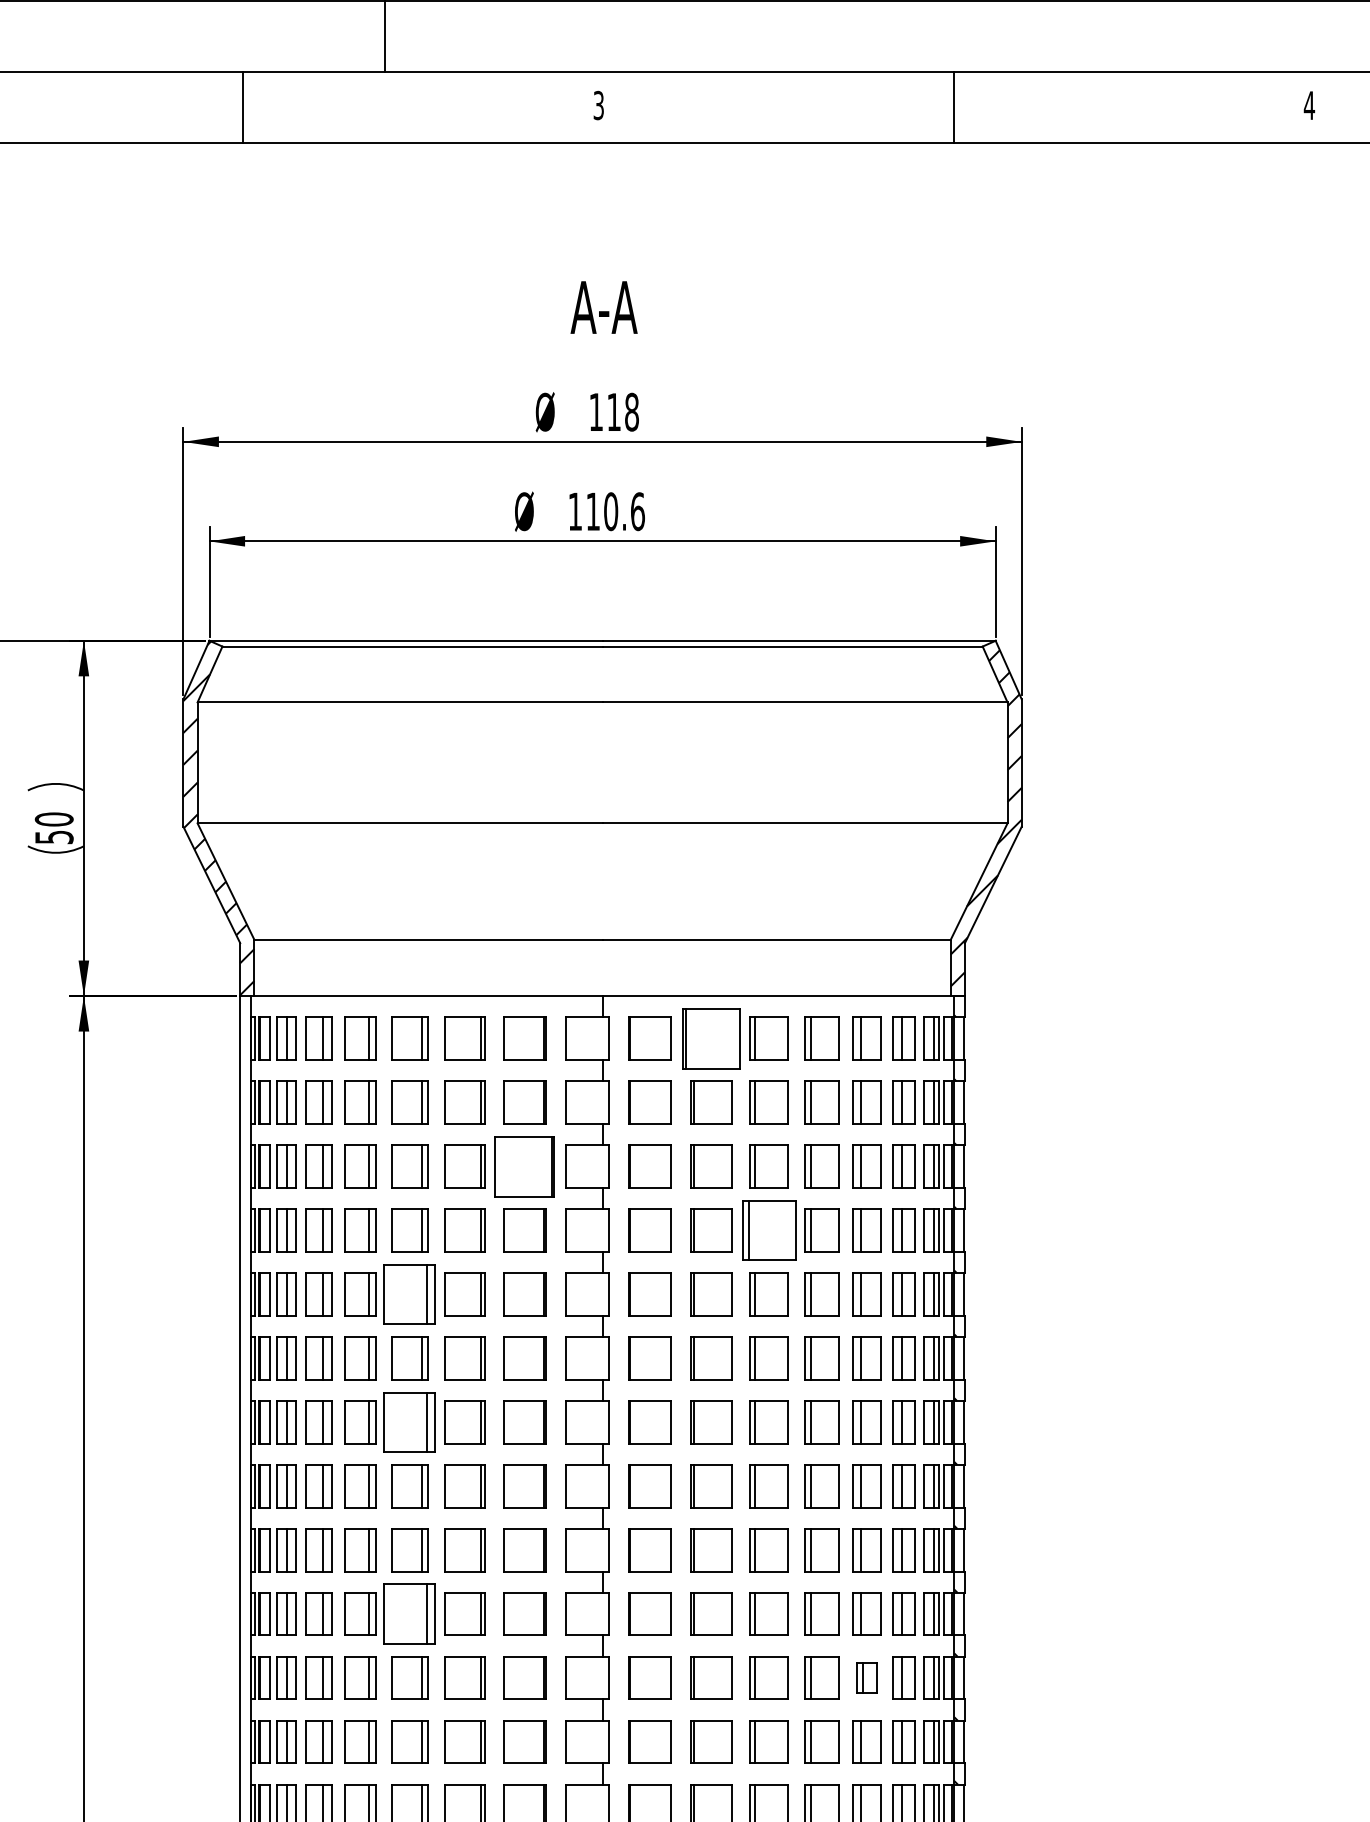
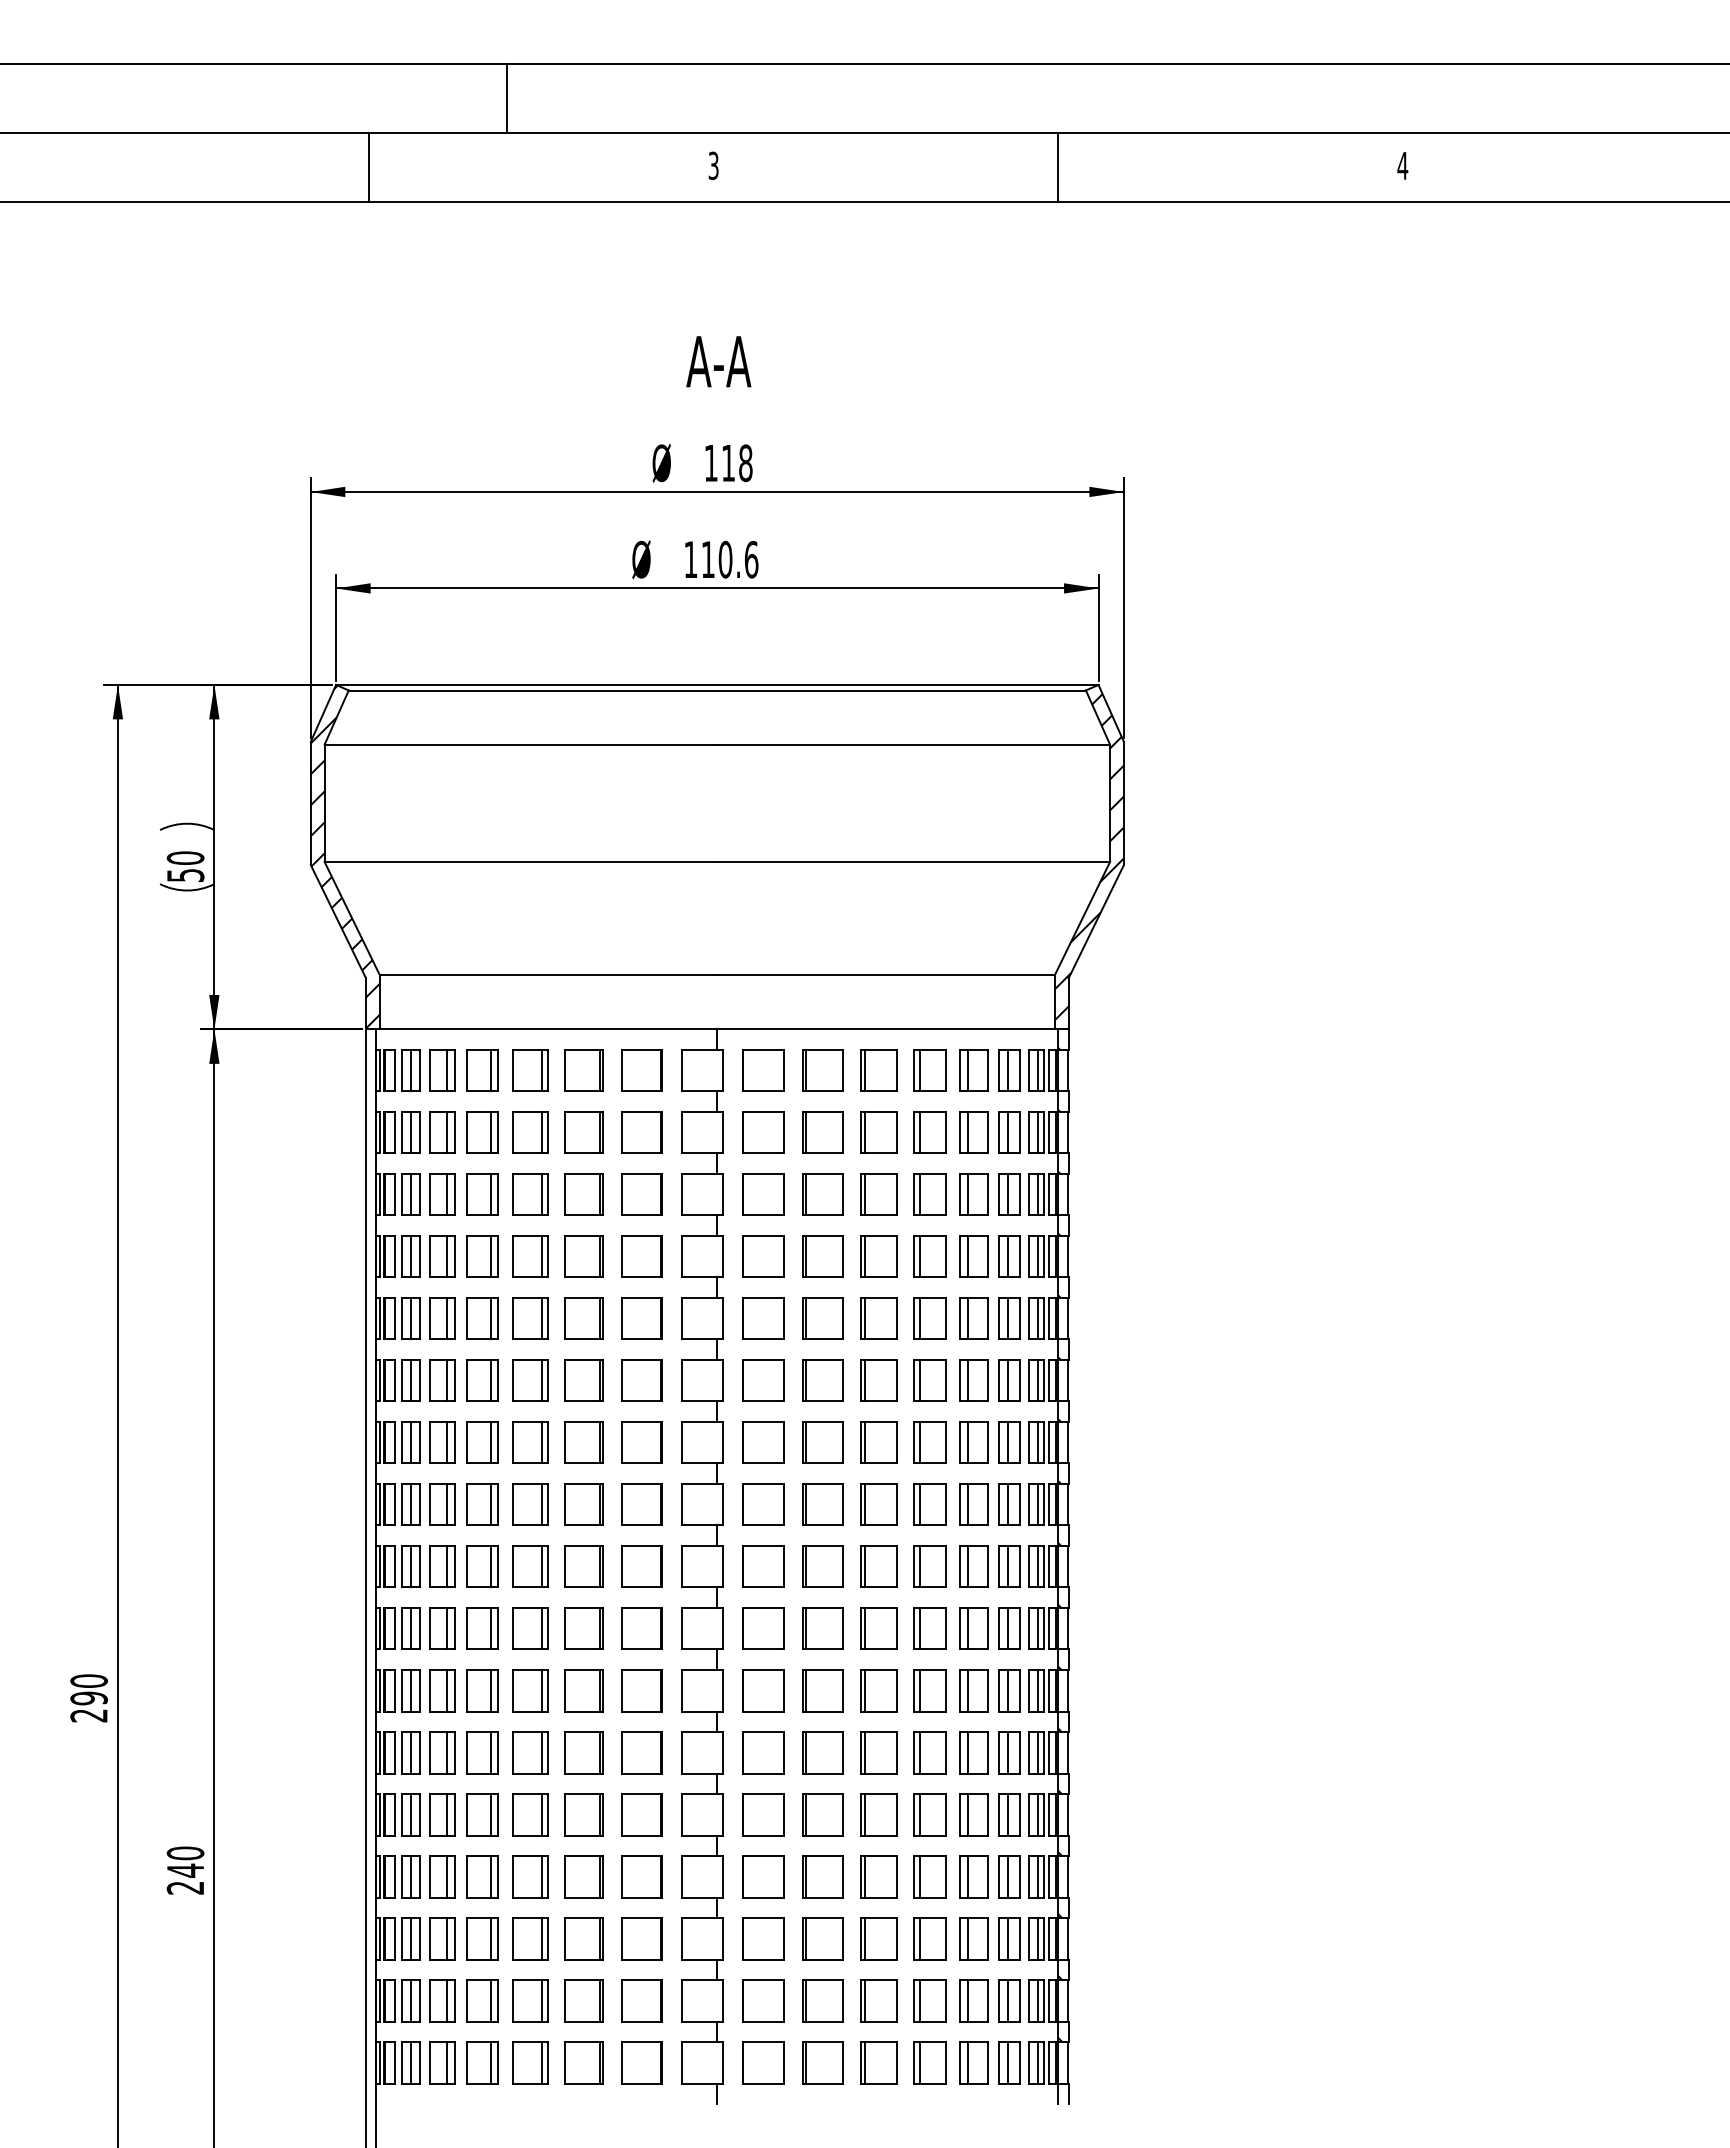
part: (711, 1038) -> (822, 1070), size x0.71
part: (524, 1166) -> (641, 1194), size x0.71
part: (768, 1230) -> (878, 1256), size x0.71
part: (409, 1294) -> (530, 1318), size x0.71
part: (409, 1422) -> (530, 1442), size x0.71
part: (409, 1613) -> (530, 1628), size x0.71
part: (866, 1677) -> (973, 1690), size x1.43

